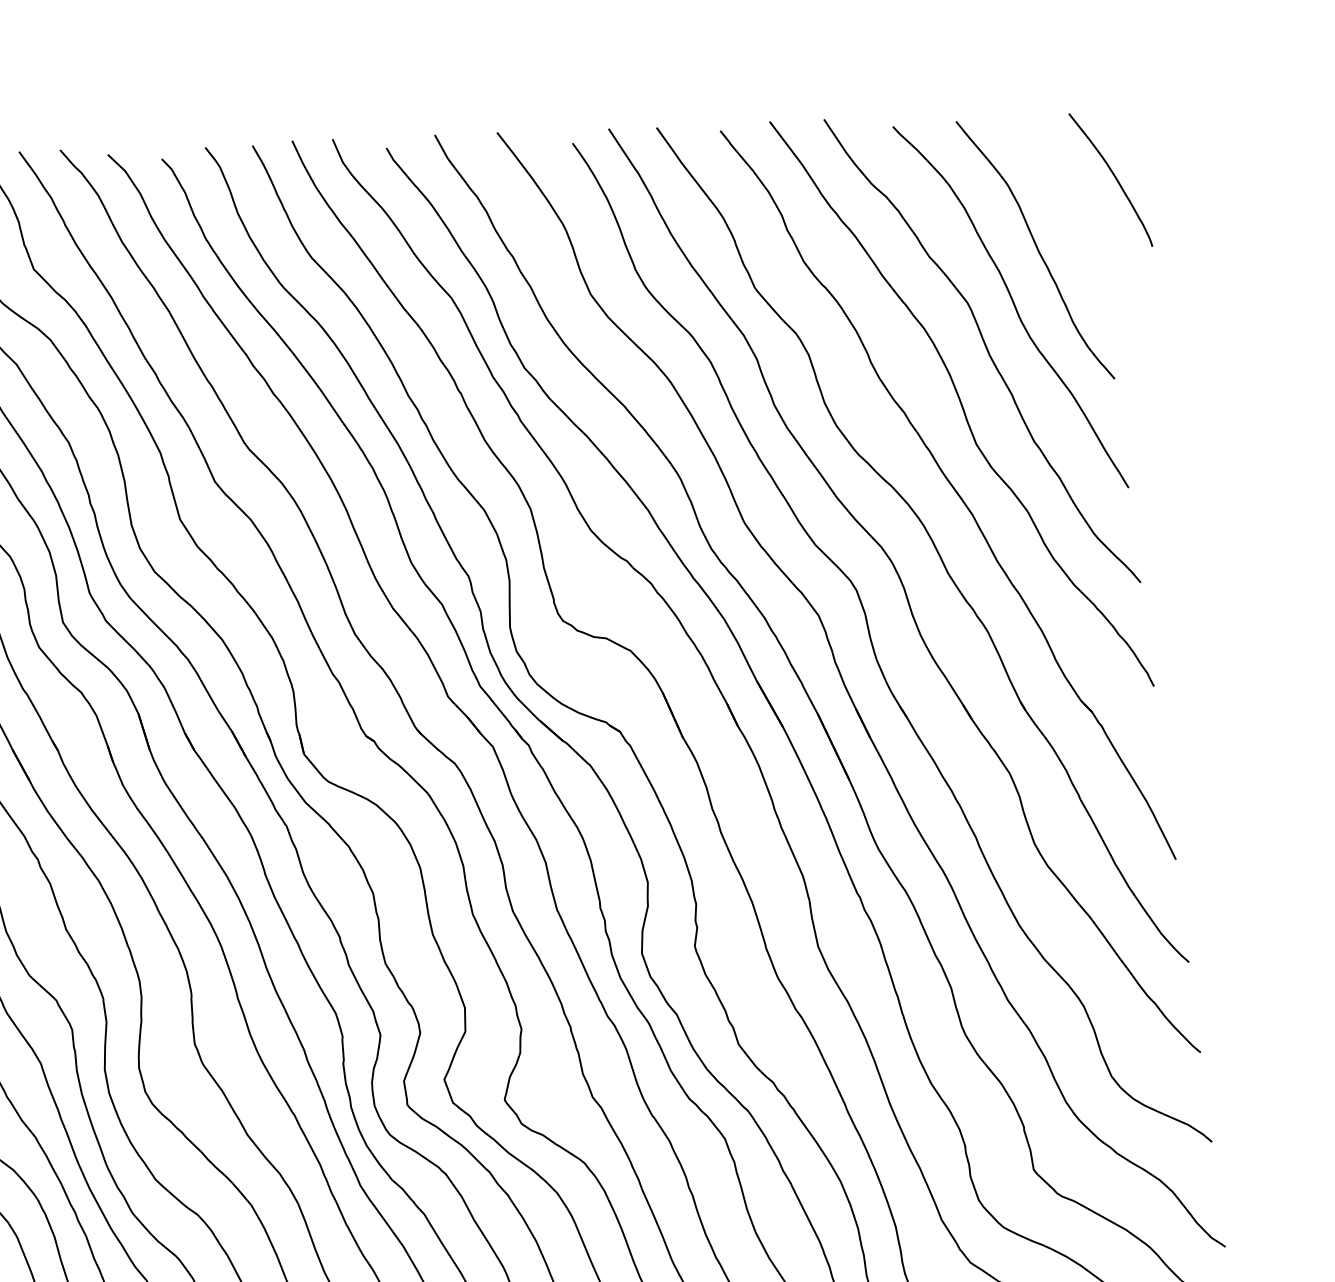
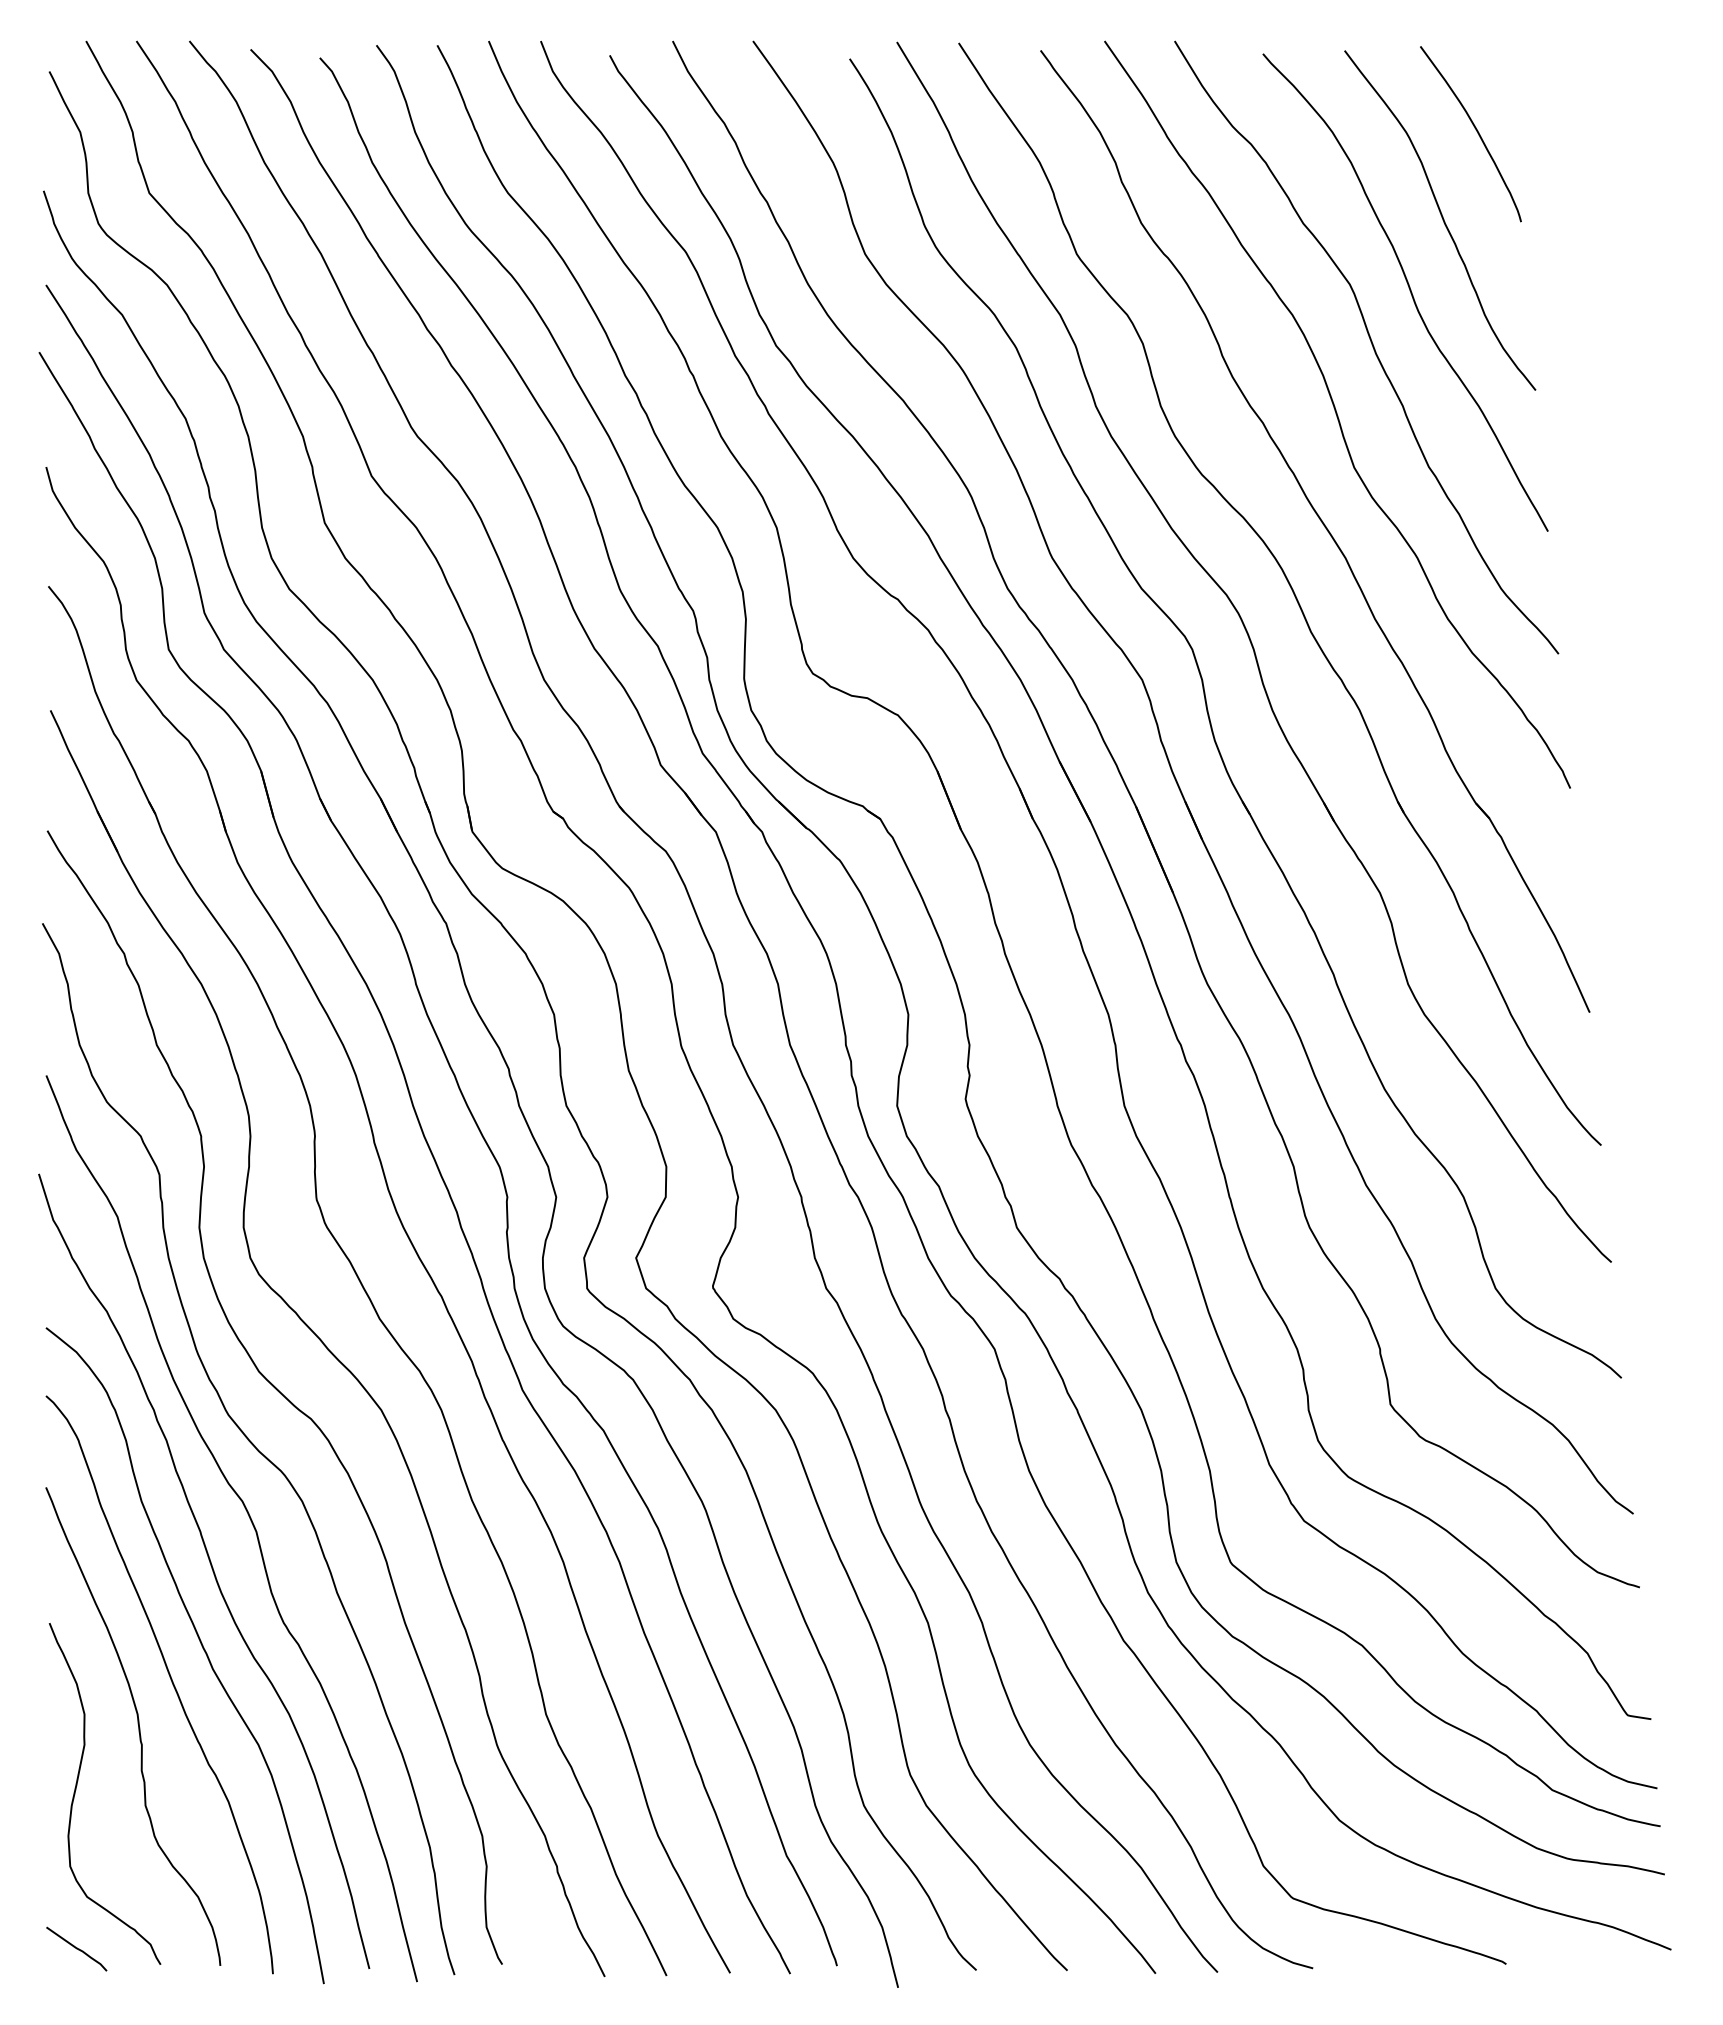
curve: (1115, 177) -> (1476, 131), moved

